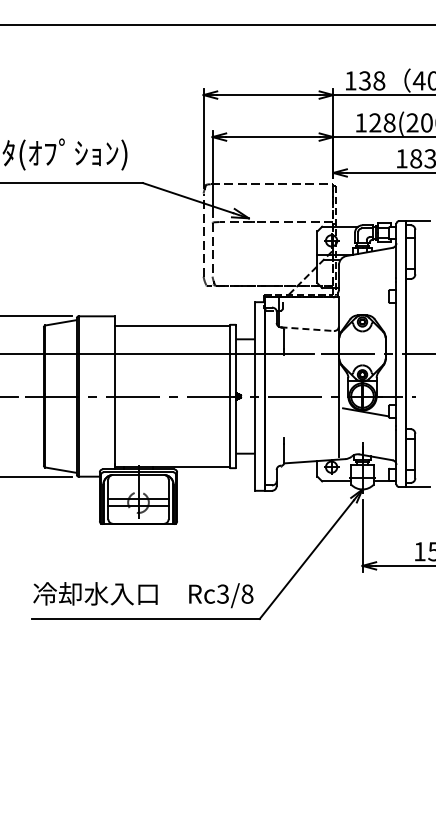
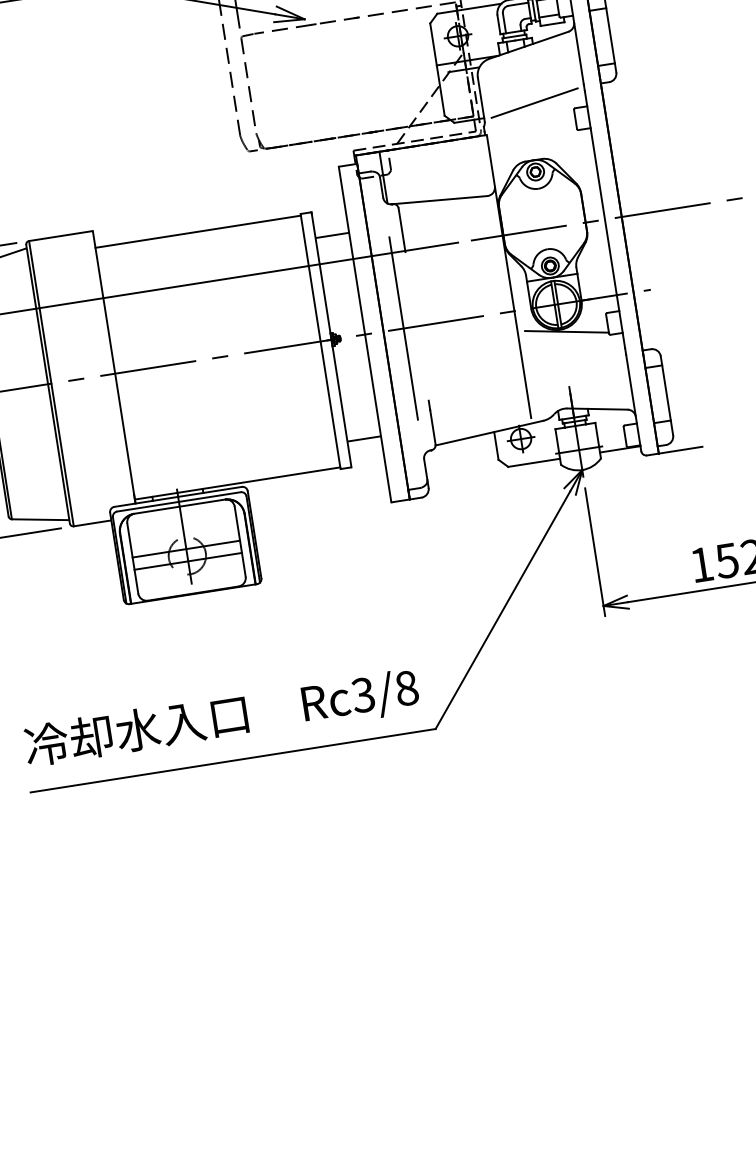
line: (367, 283) -> (533, 102), added
line: (307, 329) -> (439, 200), dashed -> solid
line: (276, 396) -> (403, 328), added

